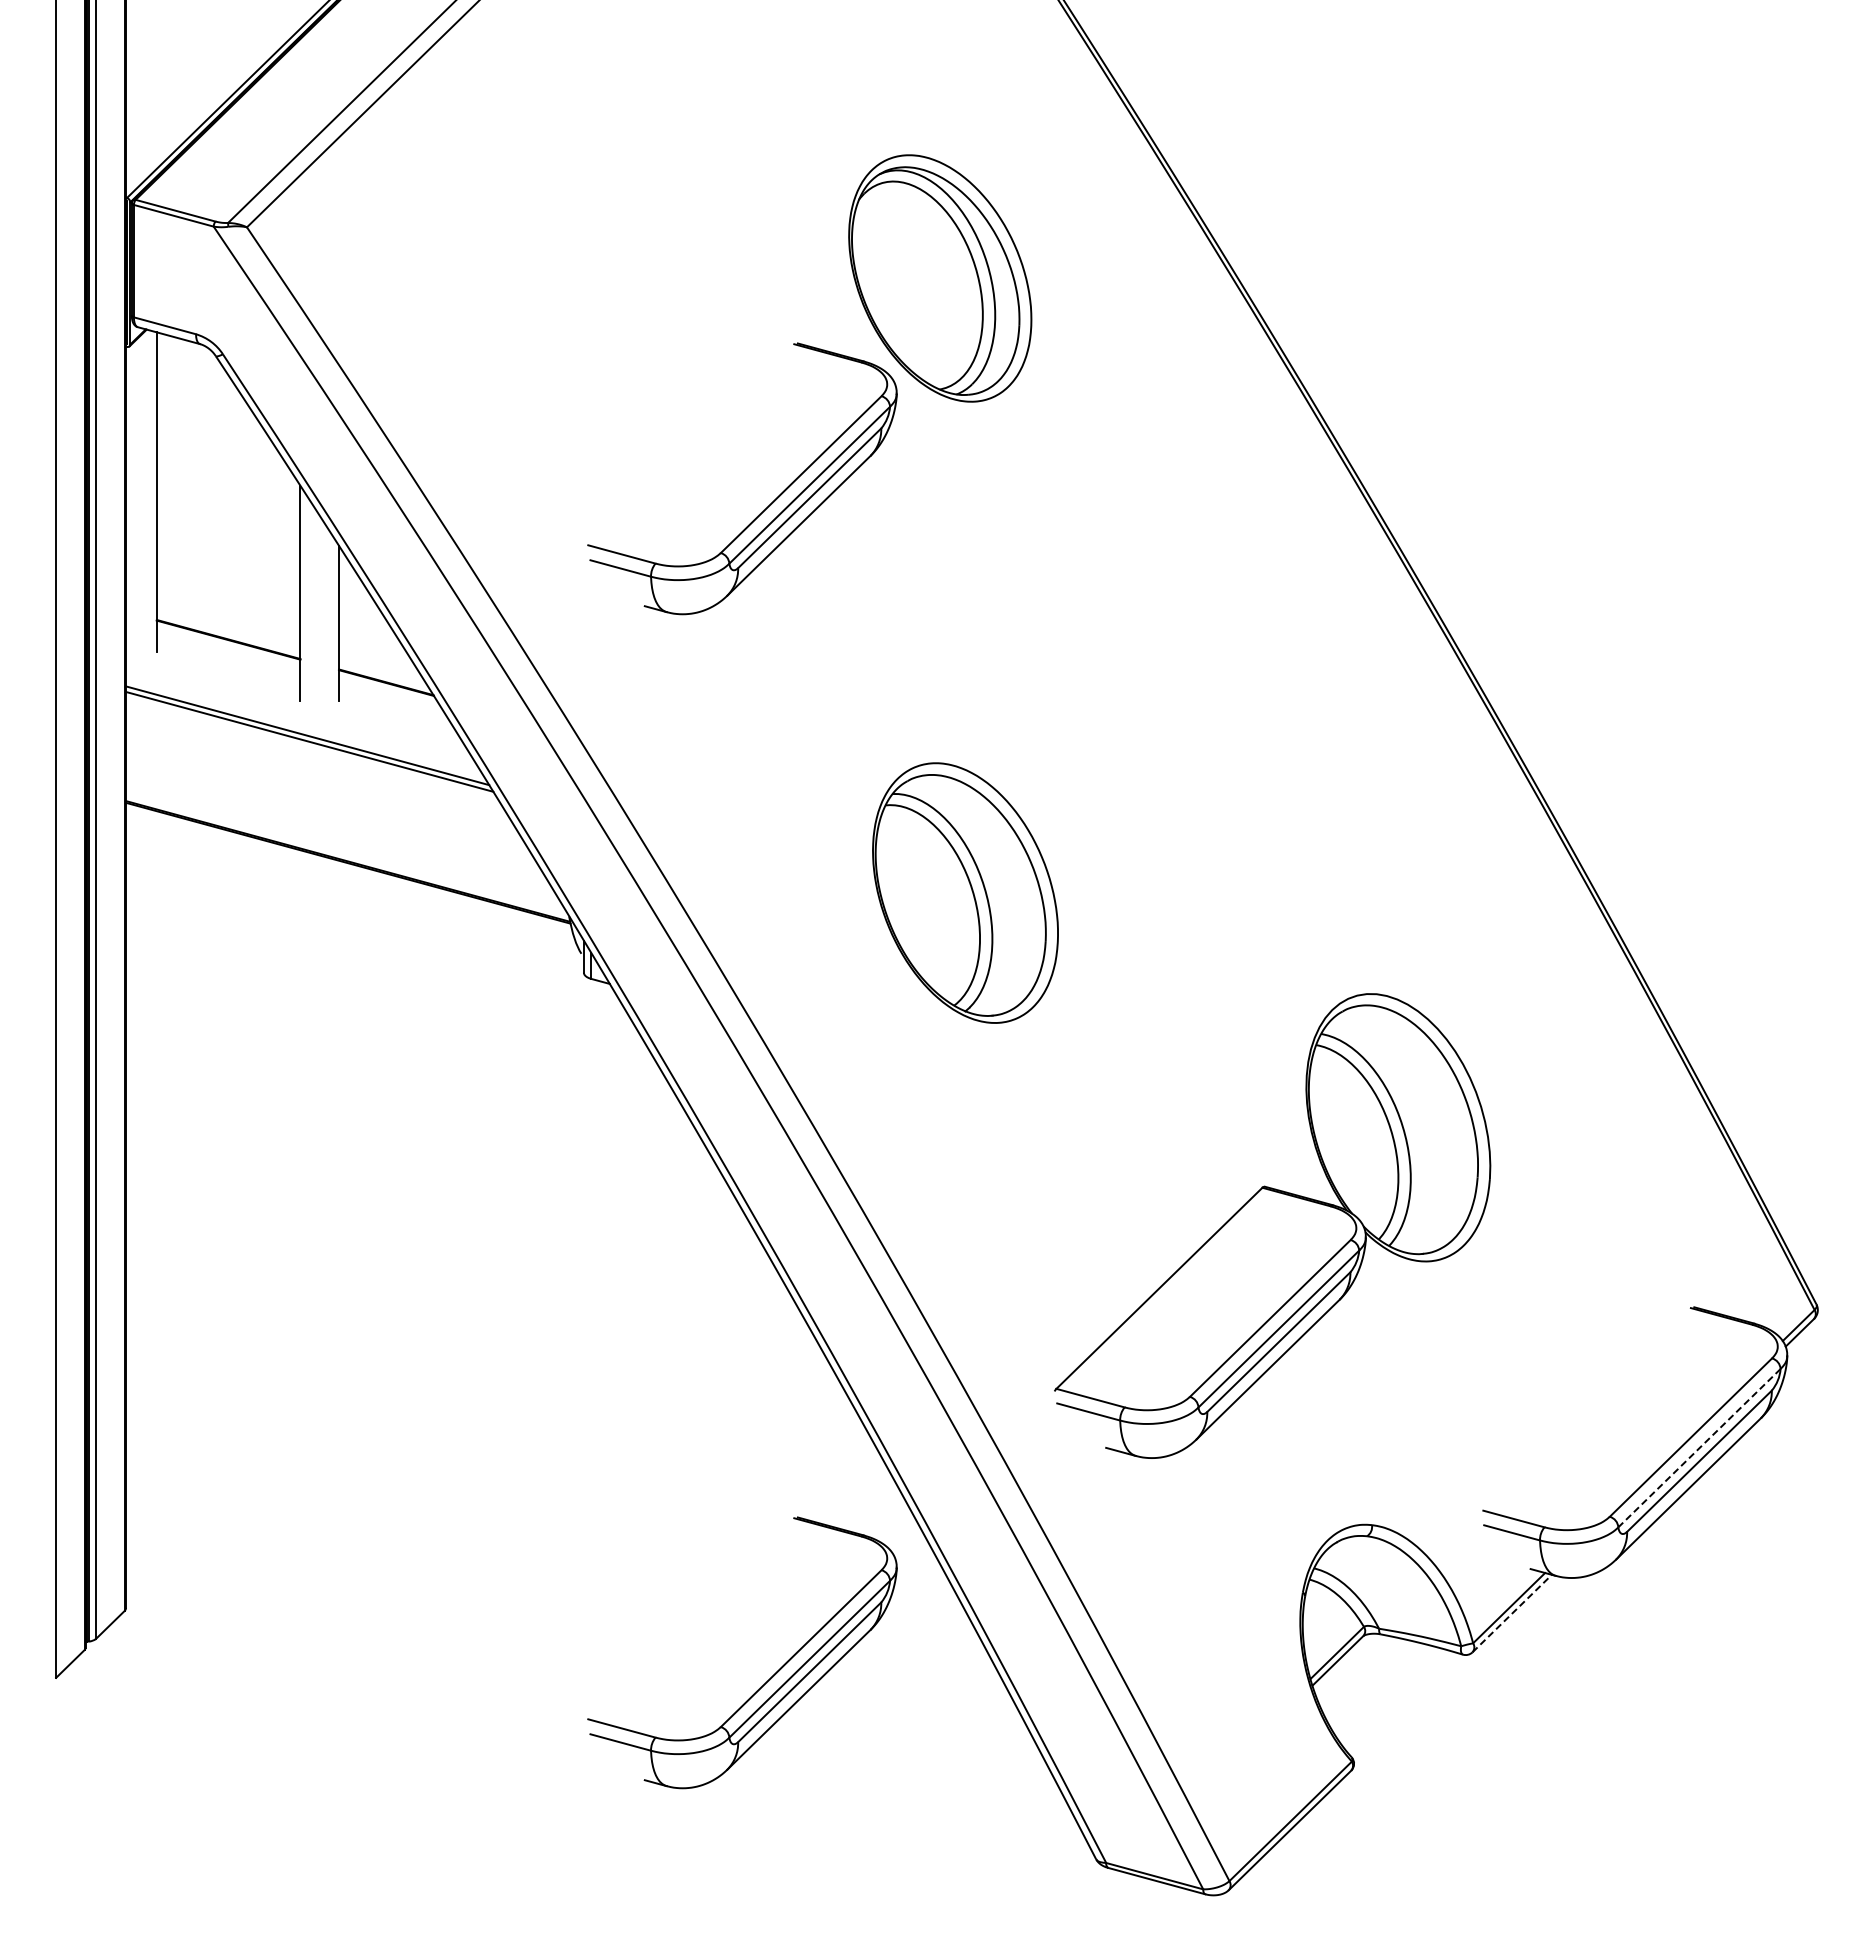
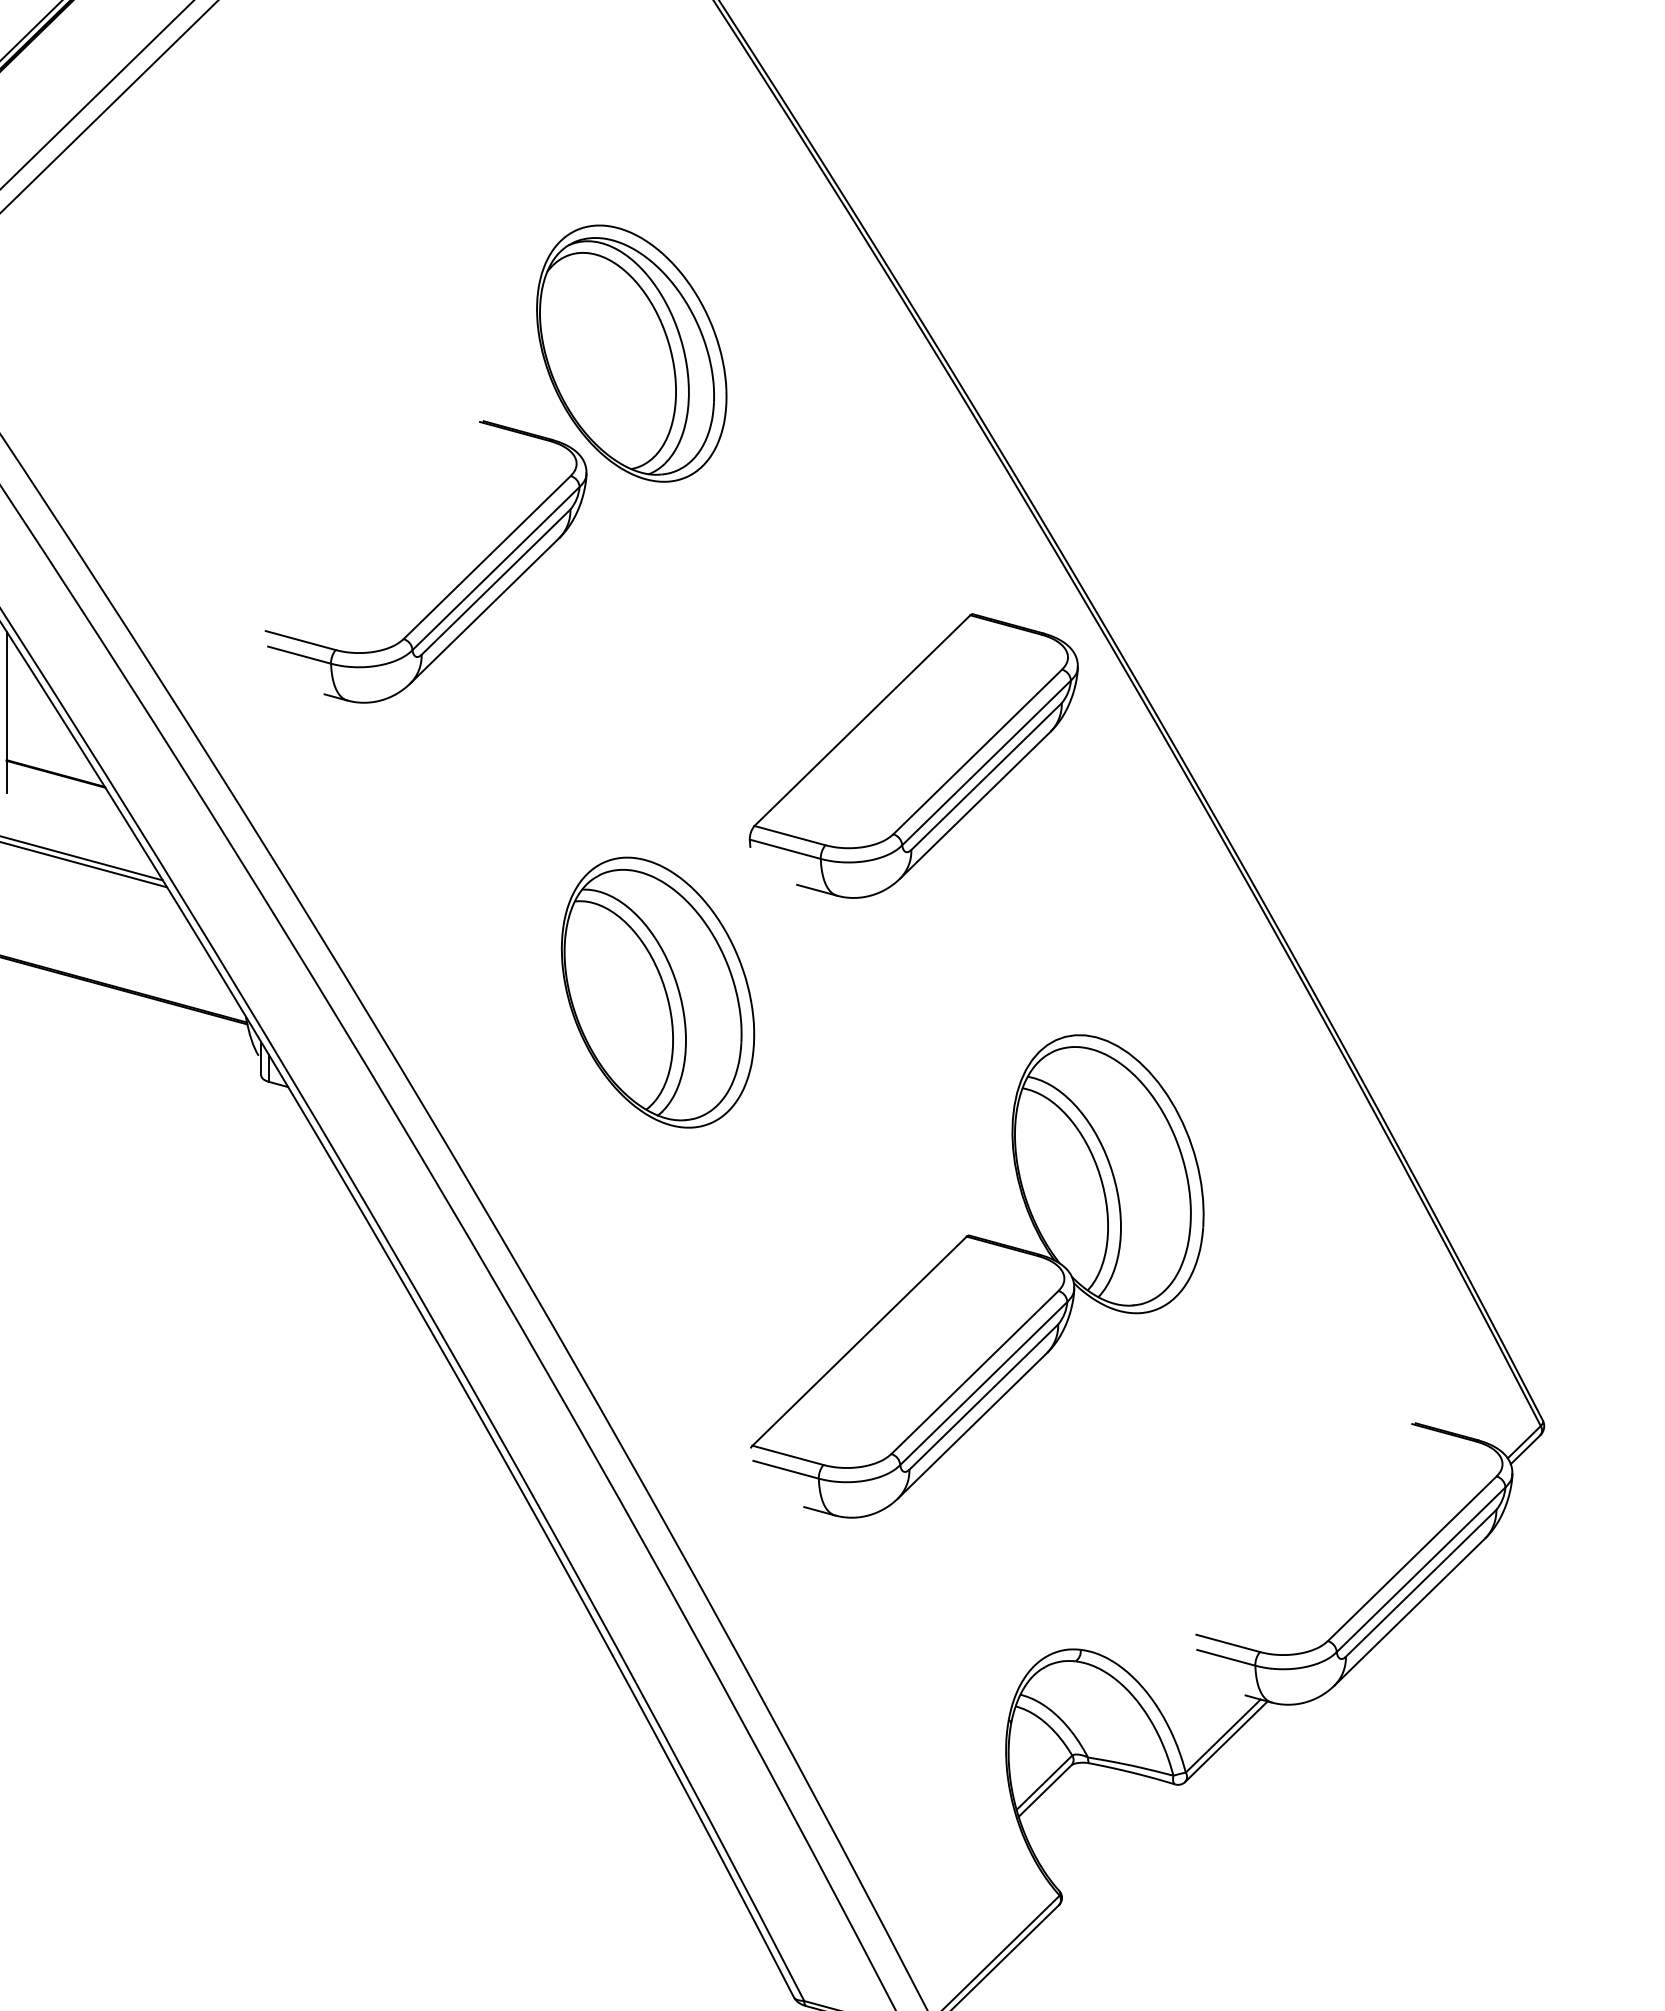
part: (1211, 665) -> (913, 756), added
part: (1272, 1225) -> (977, 1275), moved
line: (1699, 1448) -> (1421, 1570), dashed -> solid
line: (1512, 1613) -> (1226, 1741), dashed -> solid
part: (769, 1678) -> (454, 1809), removed

